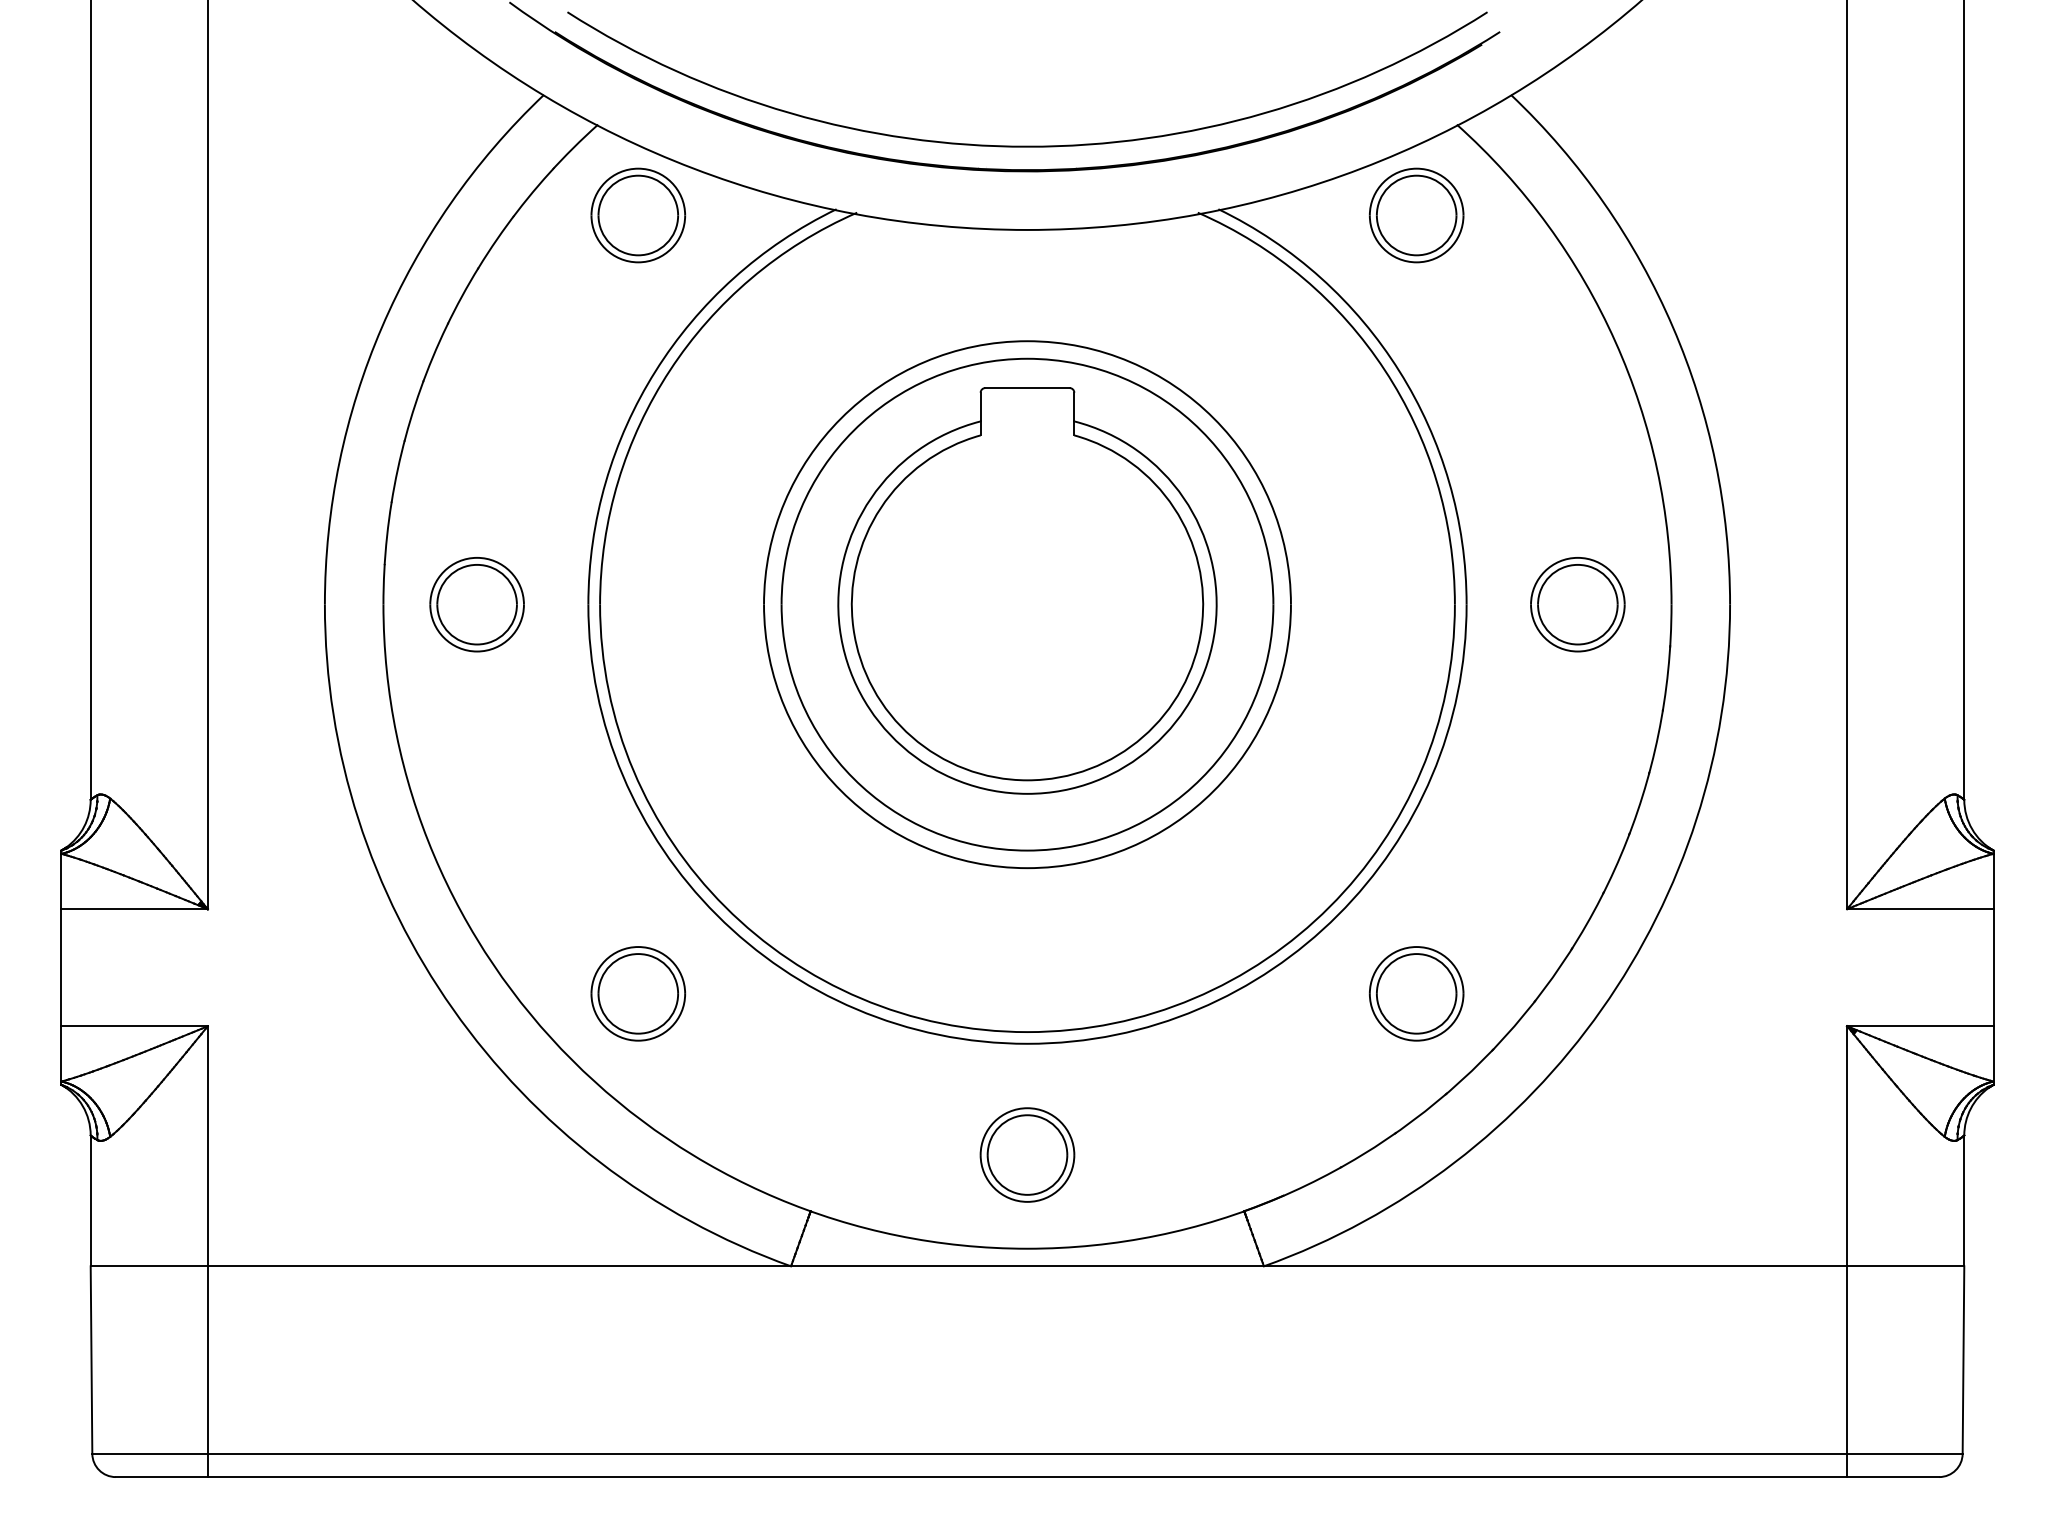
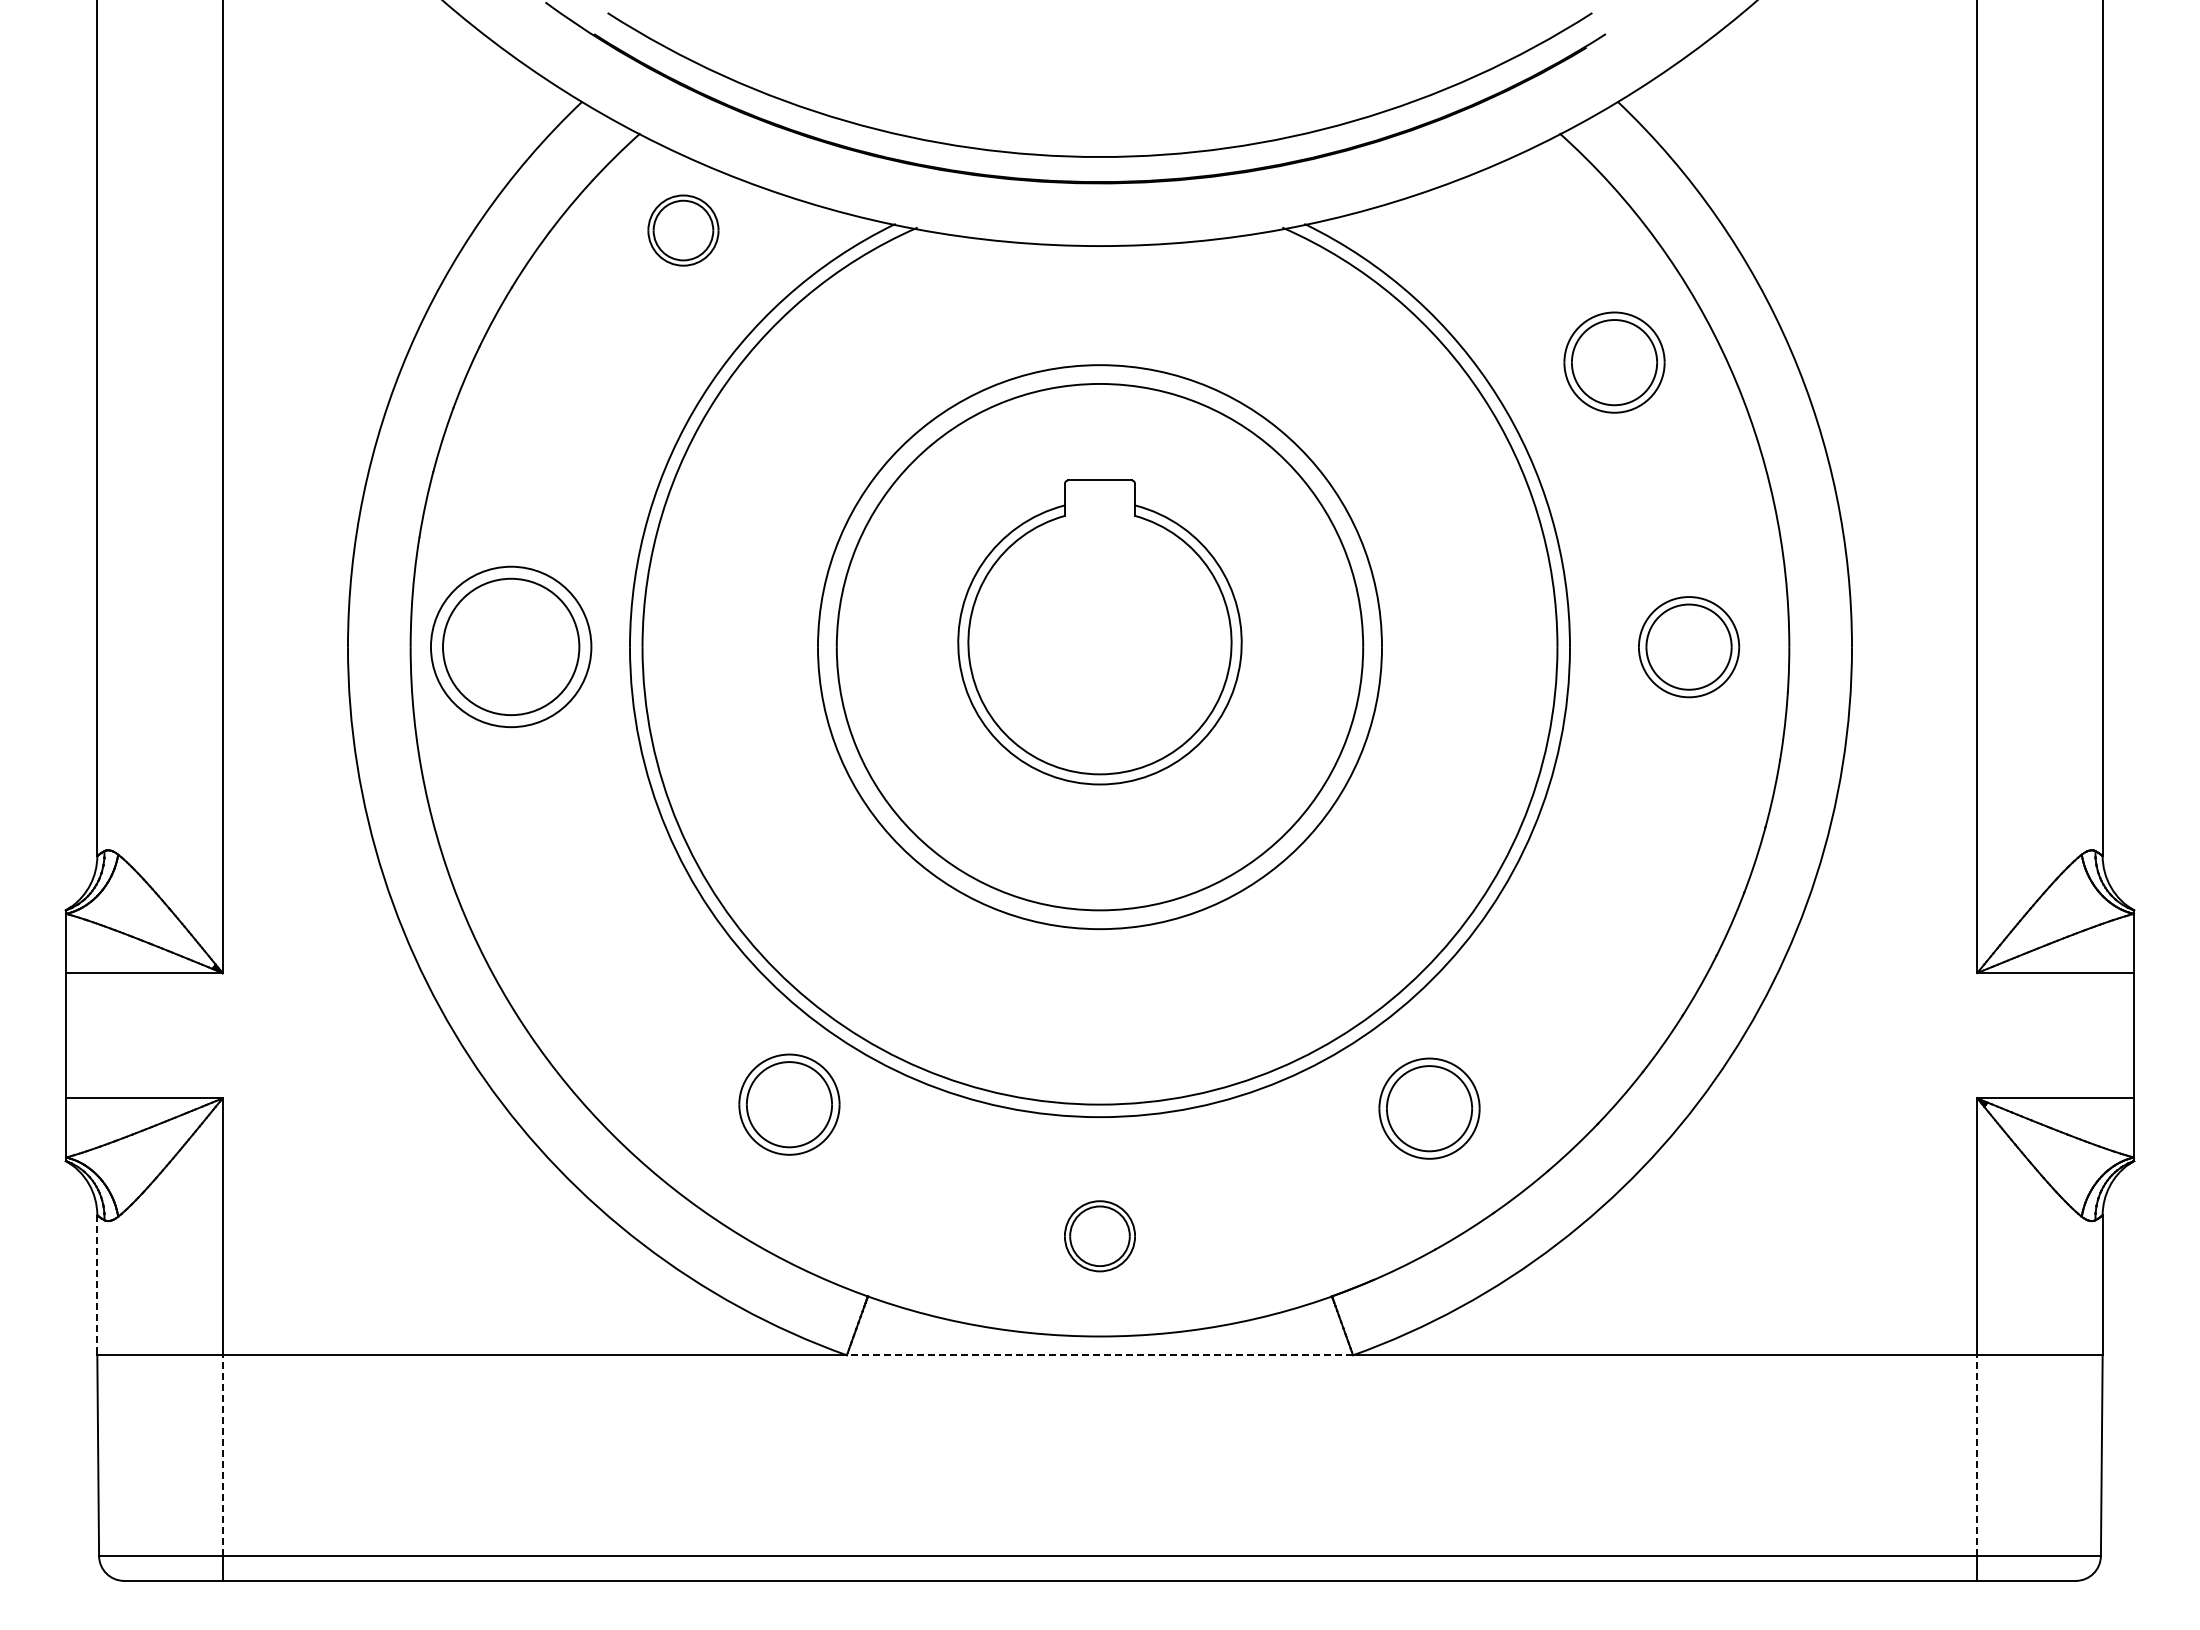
part: (638, 215) -> (683, 230), size x0.7
part: (1416, 215) -> (1614, 362), moved
part: (1027, 590) -> (1099, 632), size x0.7
part: (476, 605) -> (510, 647), size x1.6
part: (638, 993) -> (789, 1104), moved
part: (1416, 993) -> (1429, 1108), moved
part: (1027, 1155) -> (1099, 1236), size x0.7
line: (90, 1201) -> (97, 1285), solid -> dashed
line: (1027, 1266) -> (1099, 1355), solid -> dashed
line: (207, 1359) -> (222, 1455), solid -> dashed
line: (1847, 1359) -> (1977, 1455), solid -> dashed

